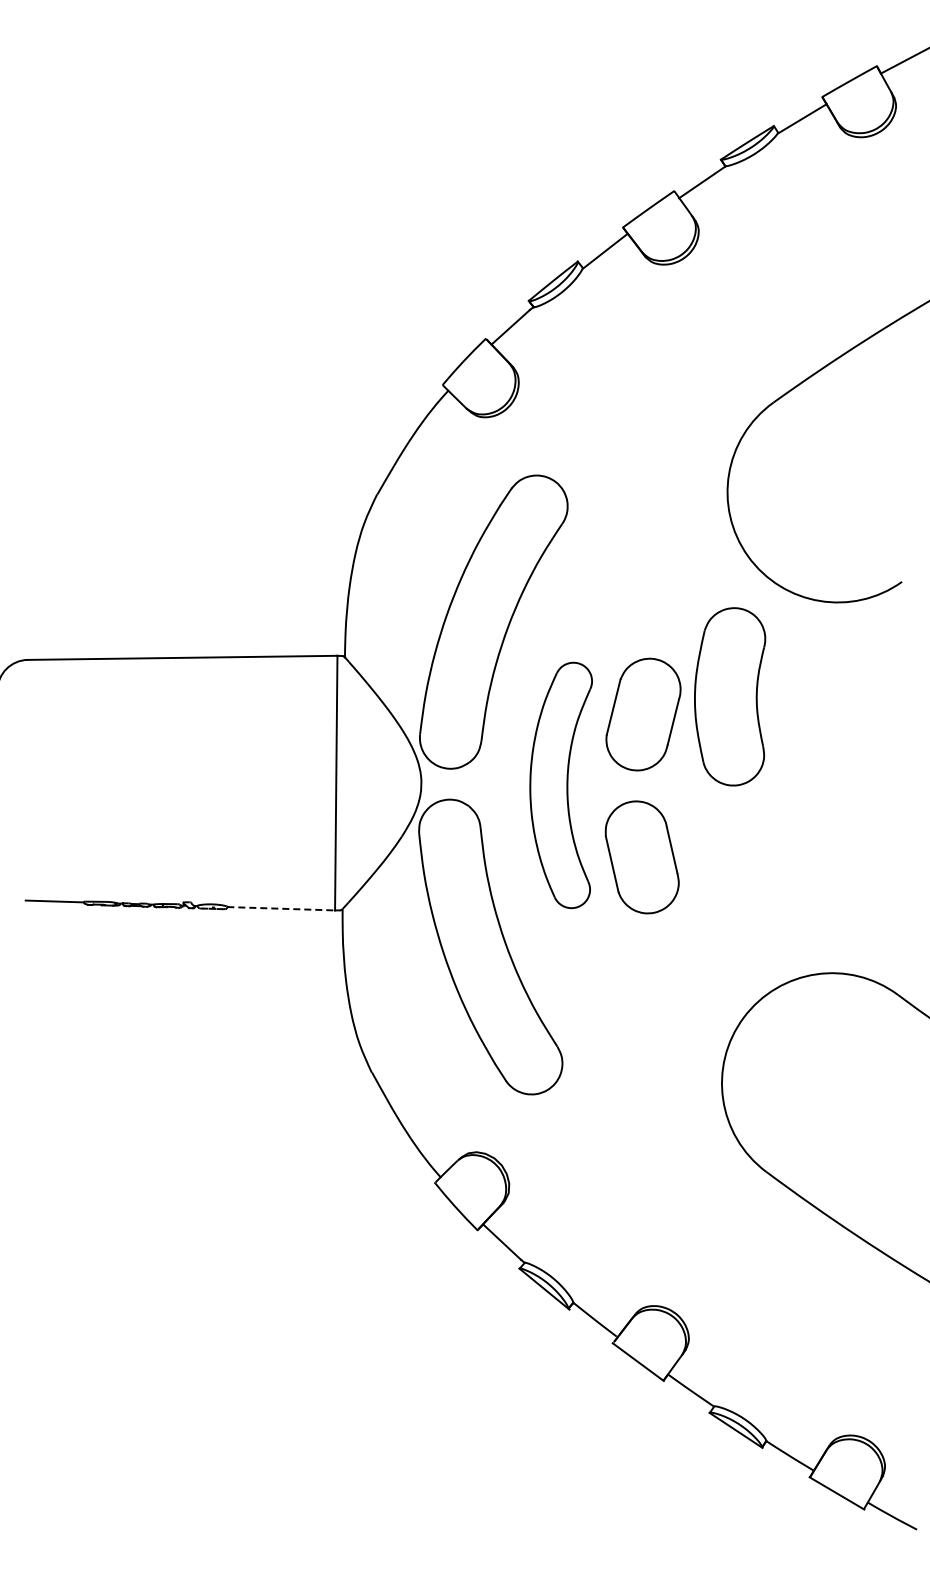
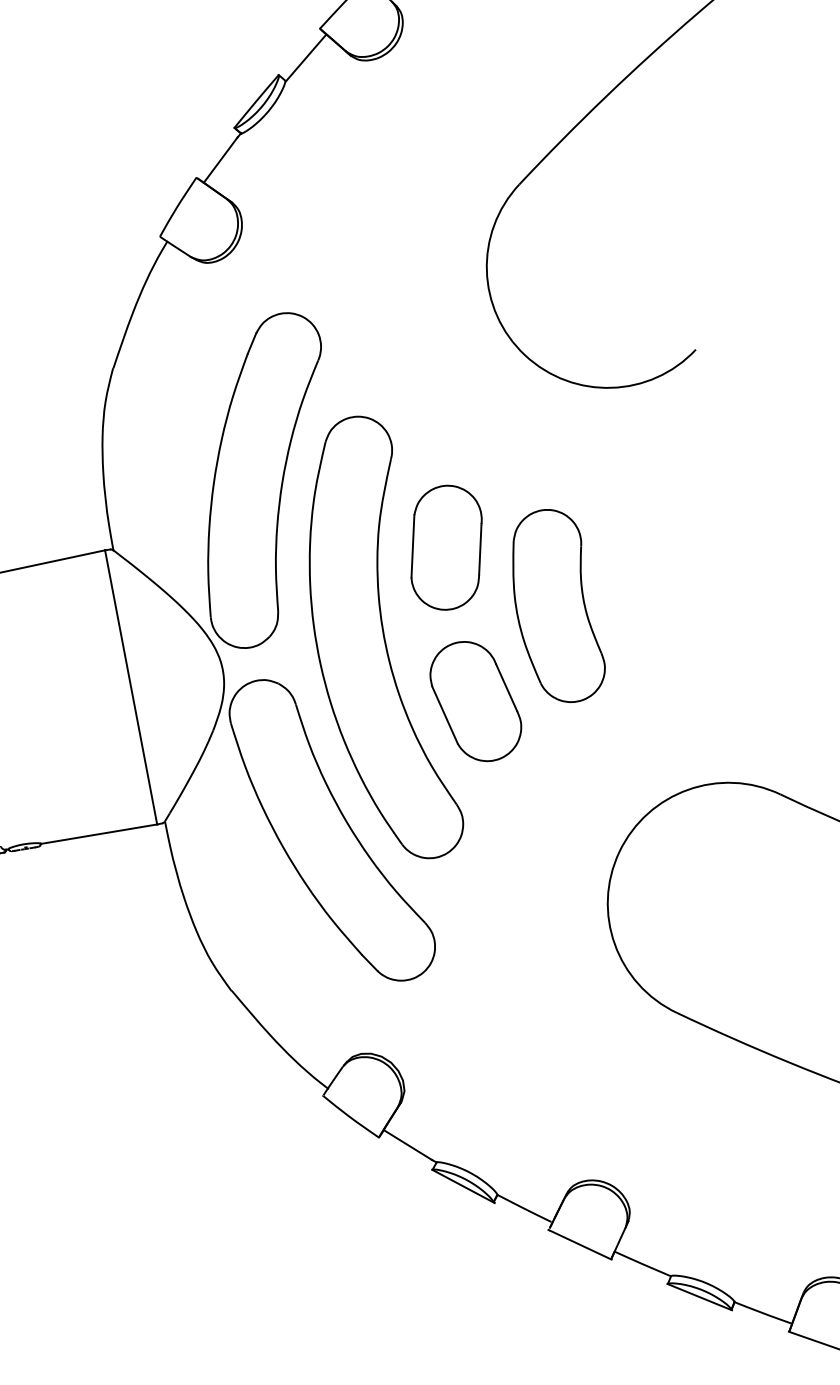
part: (730, 696) -> (555, 606), moved
part: (560, 785) -> (372, 641), size x1.67
line: (281, 908) -> (99, 833), dashed -> solid

